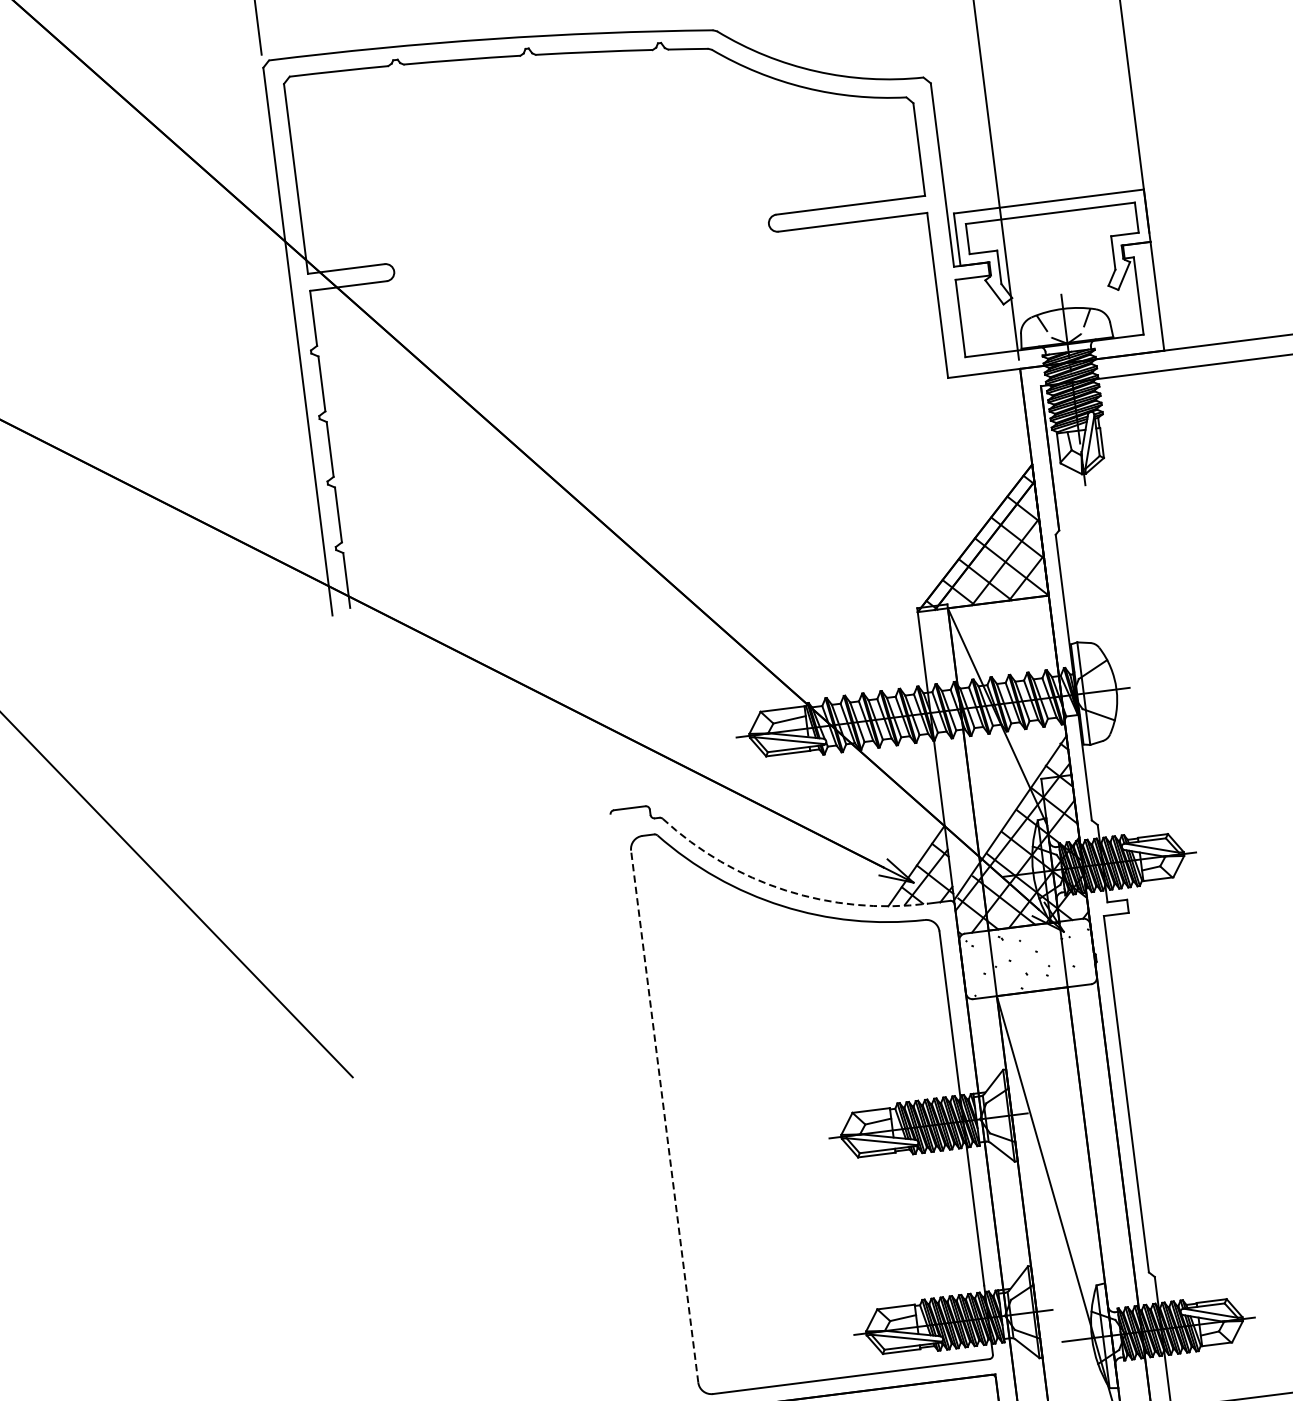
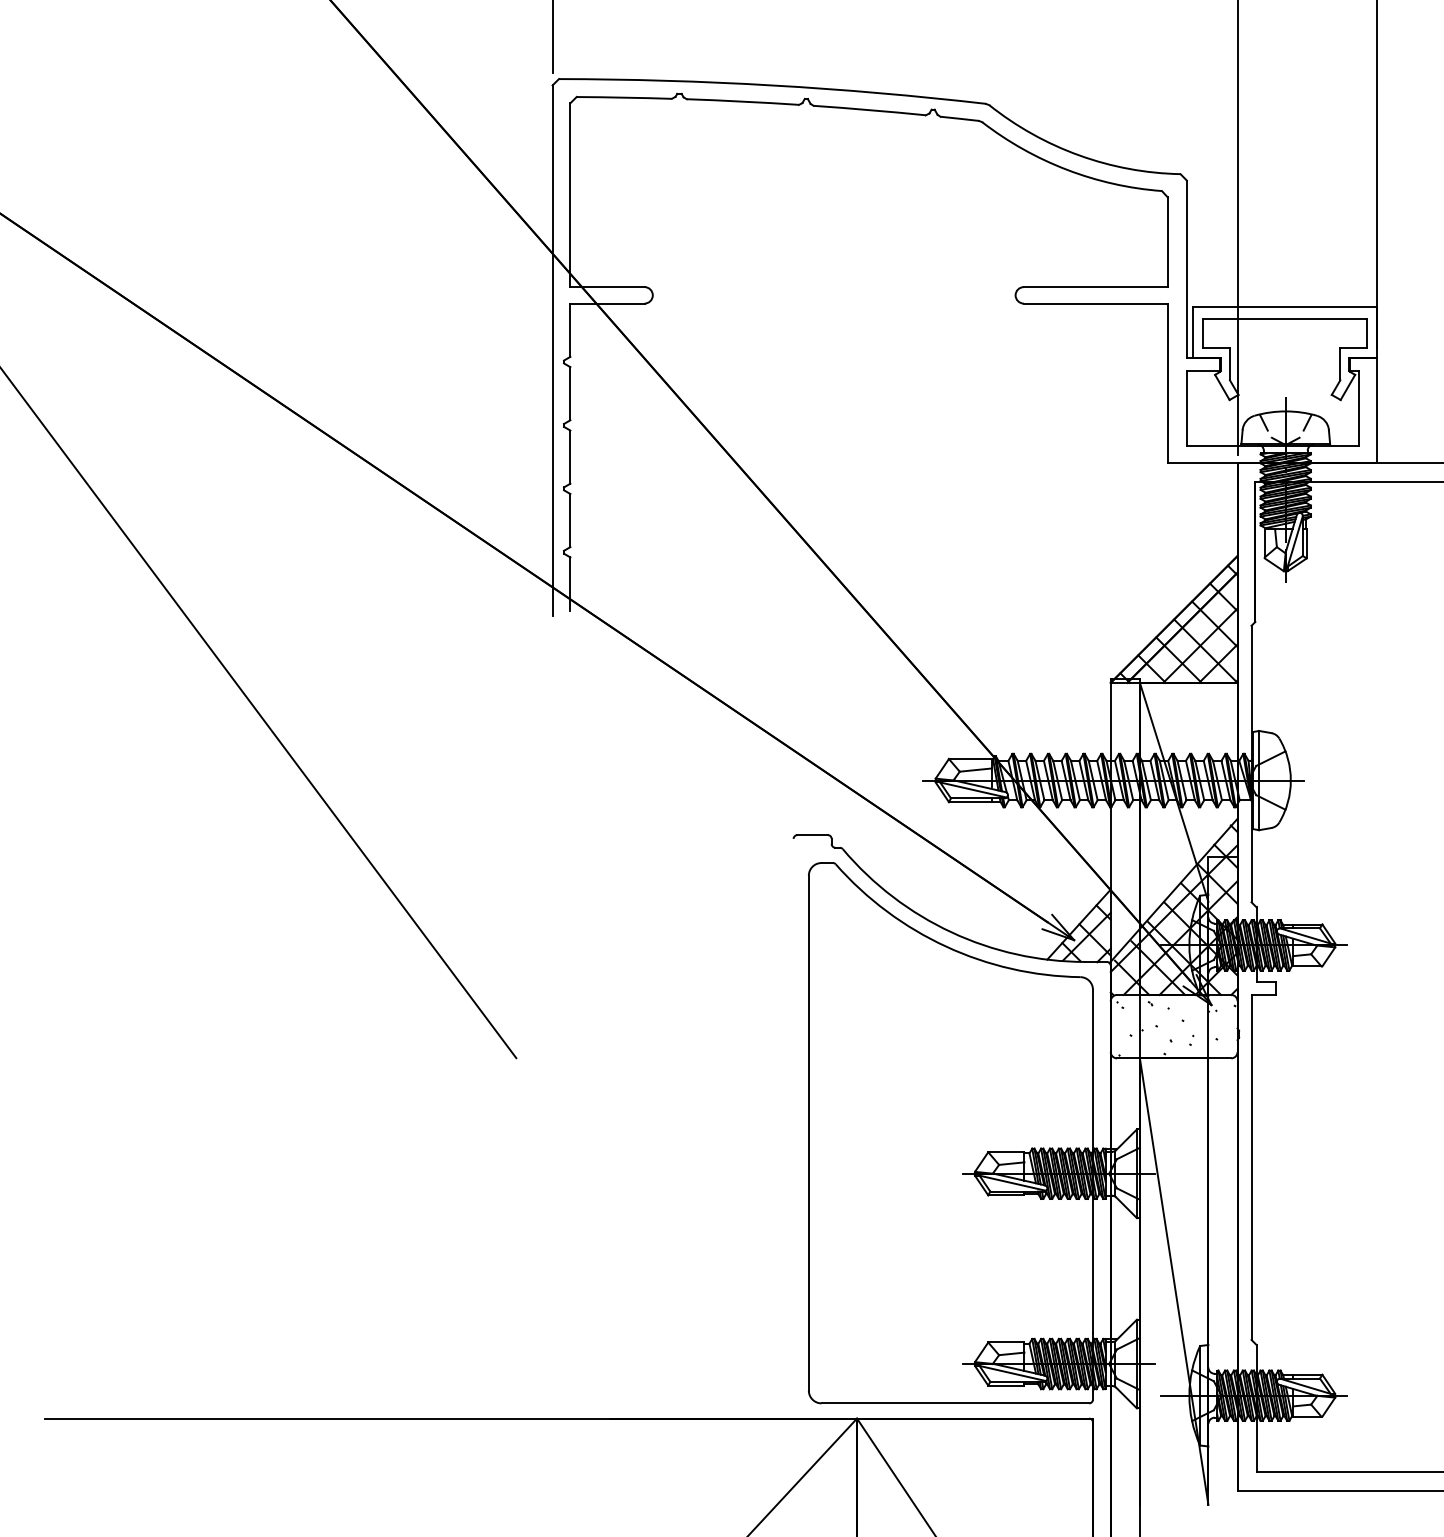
arc: (785, 890) -> (951, 932), dashed -> solid
line: (664, 1115) -> (808, 1132), dashed -> solid

